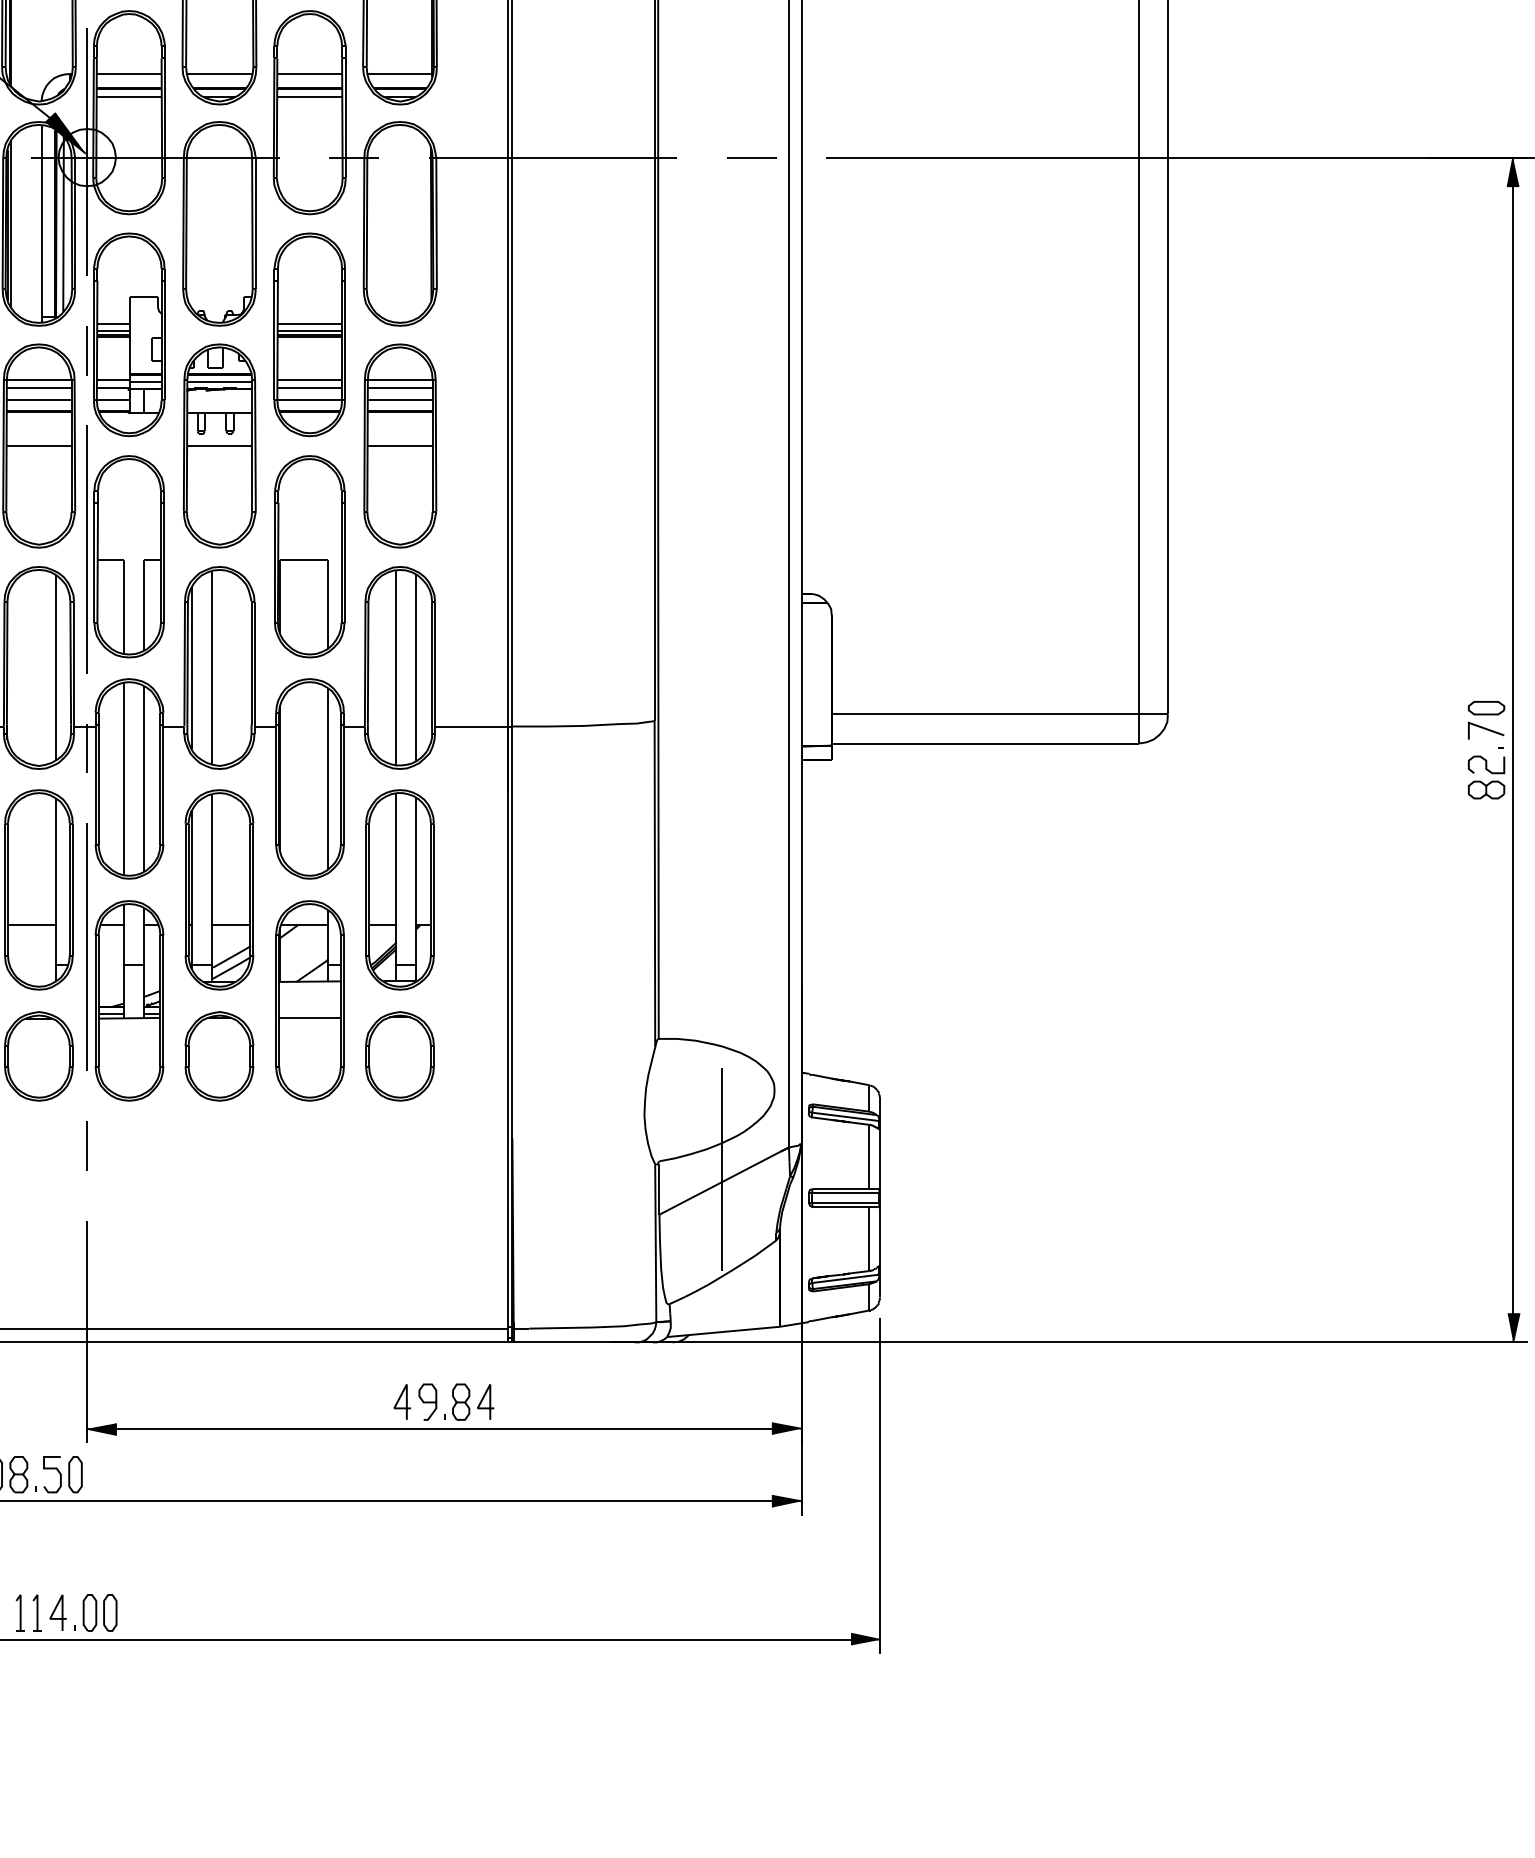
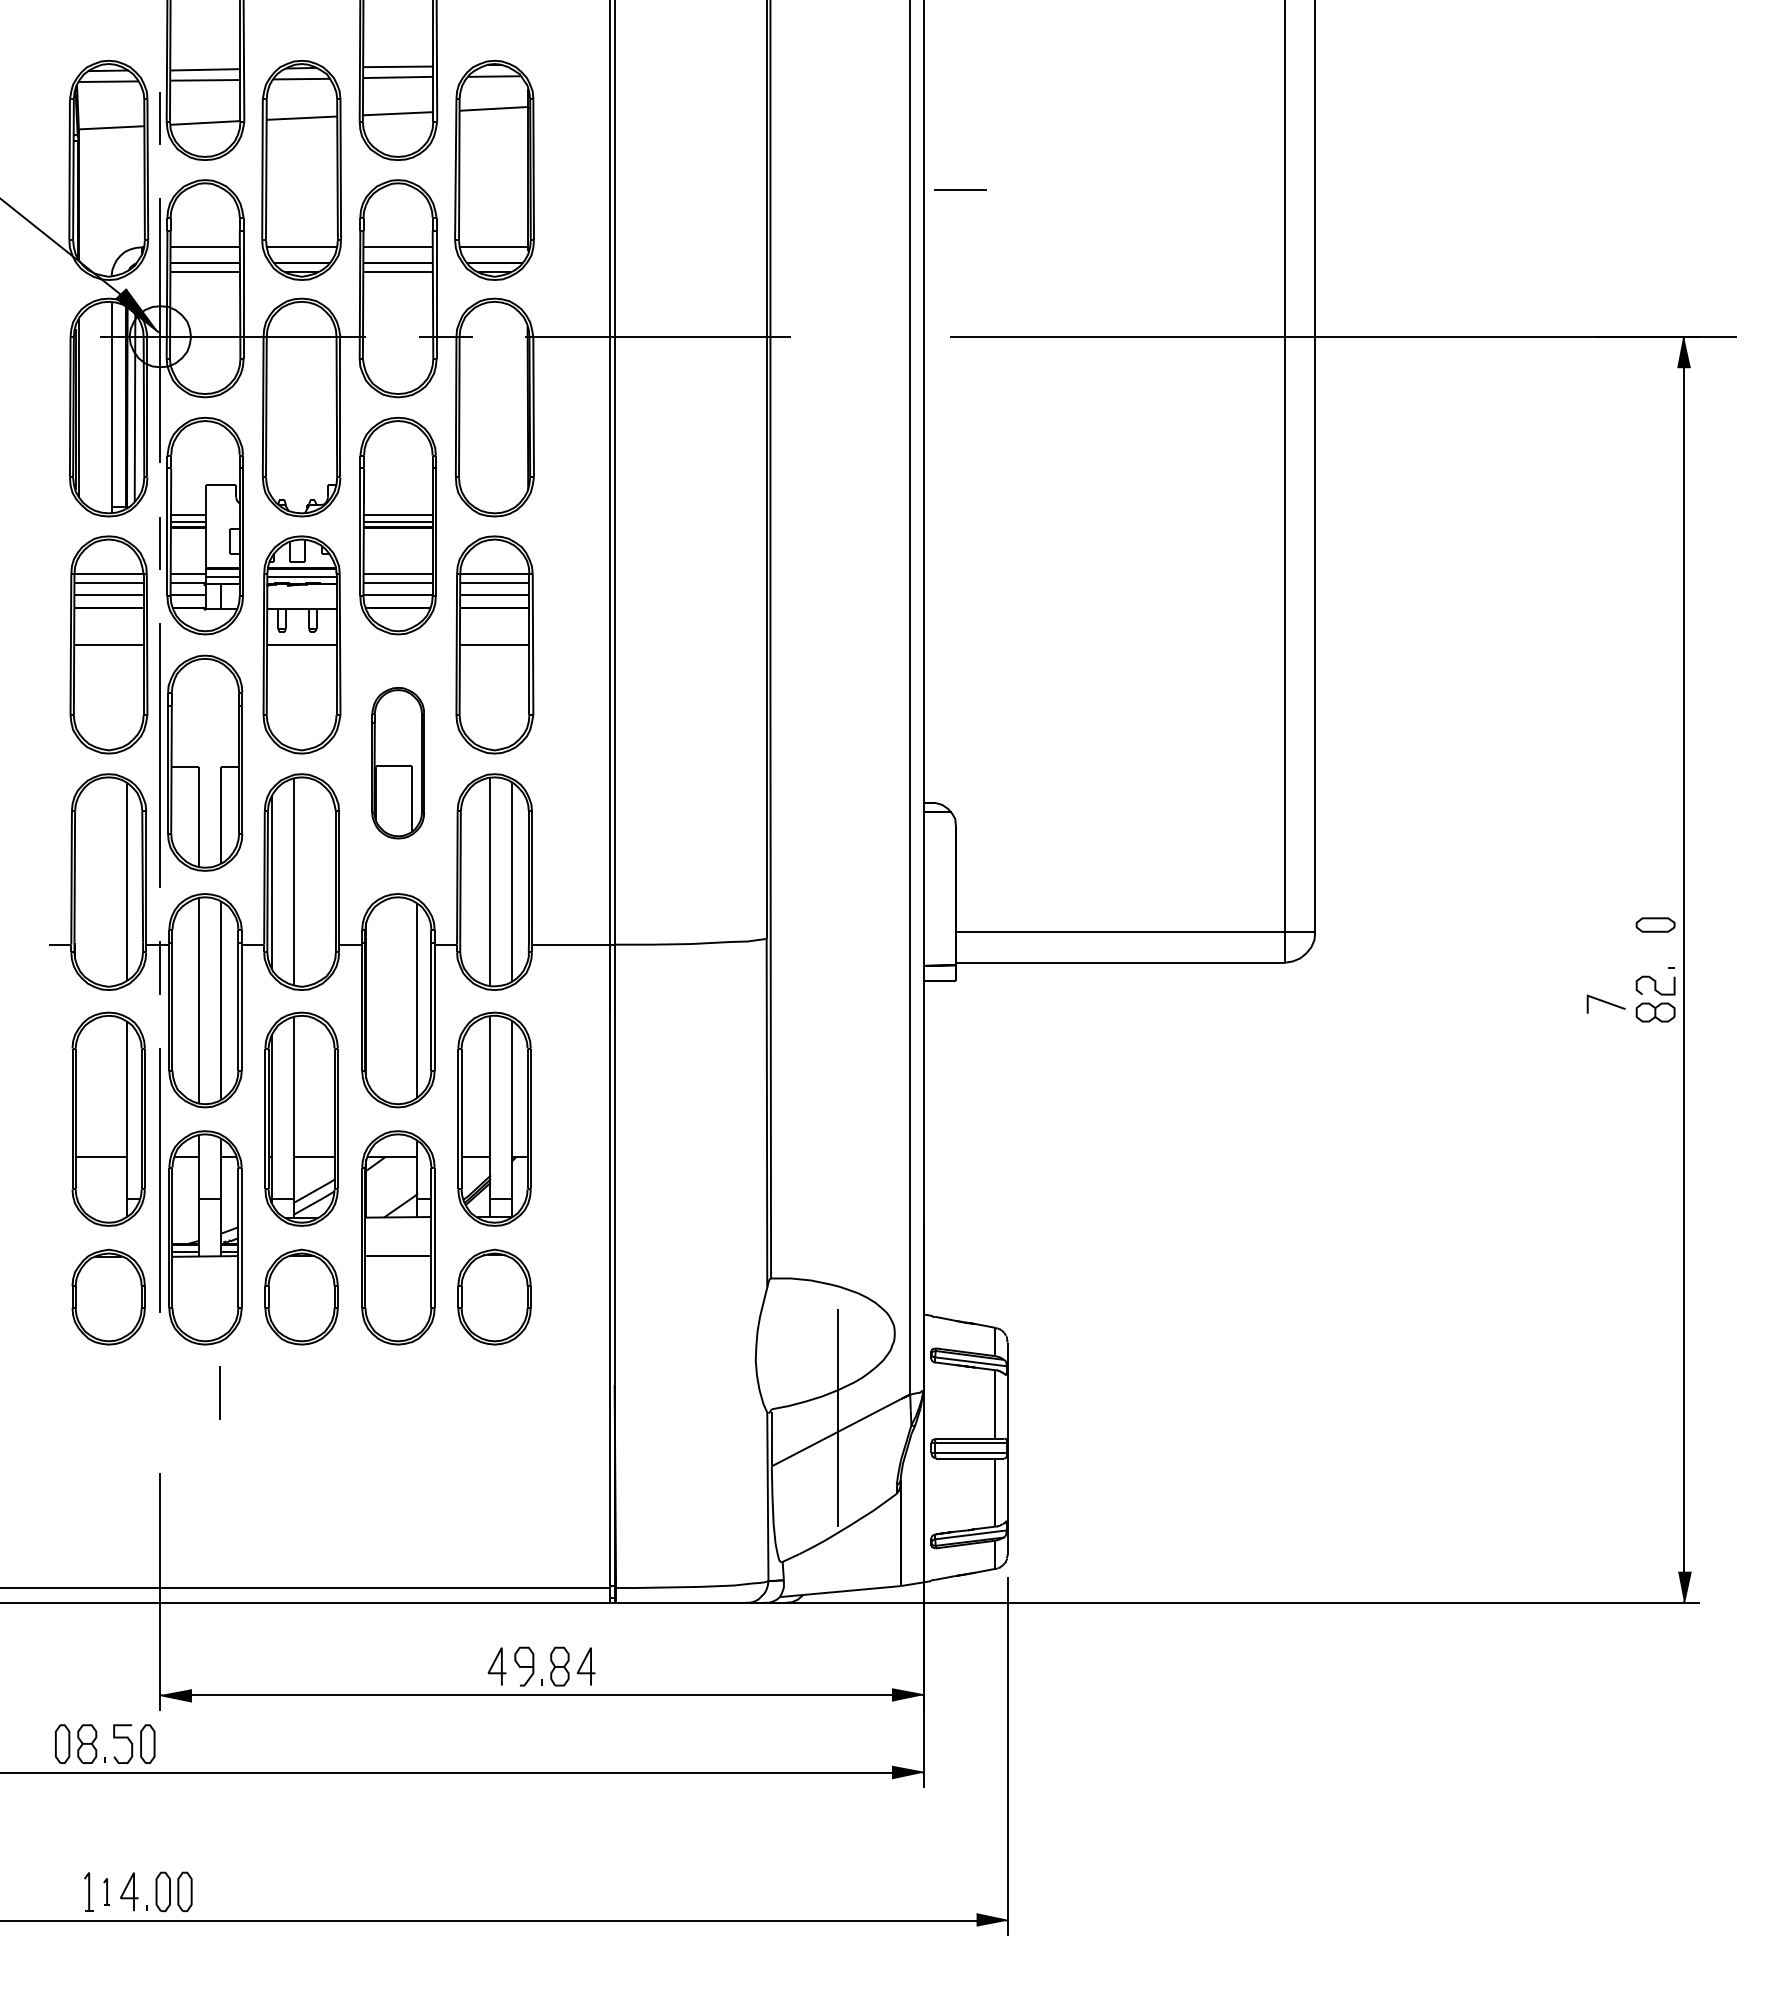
line: (751, 157) -> (960, 189), moved
part: (310, 556) -> (398, 762), size x0.7
line: (1485, 729) -> (1605, 1002), moved
line: (86, 1145) -> (219, 1392), moved
part: (36, 1612) -> (106, 1891), size x0.7

